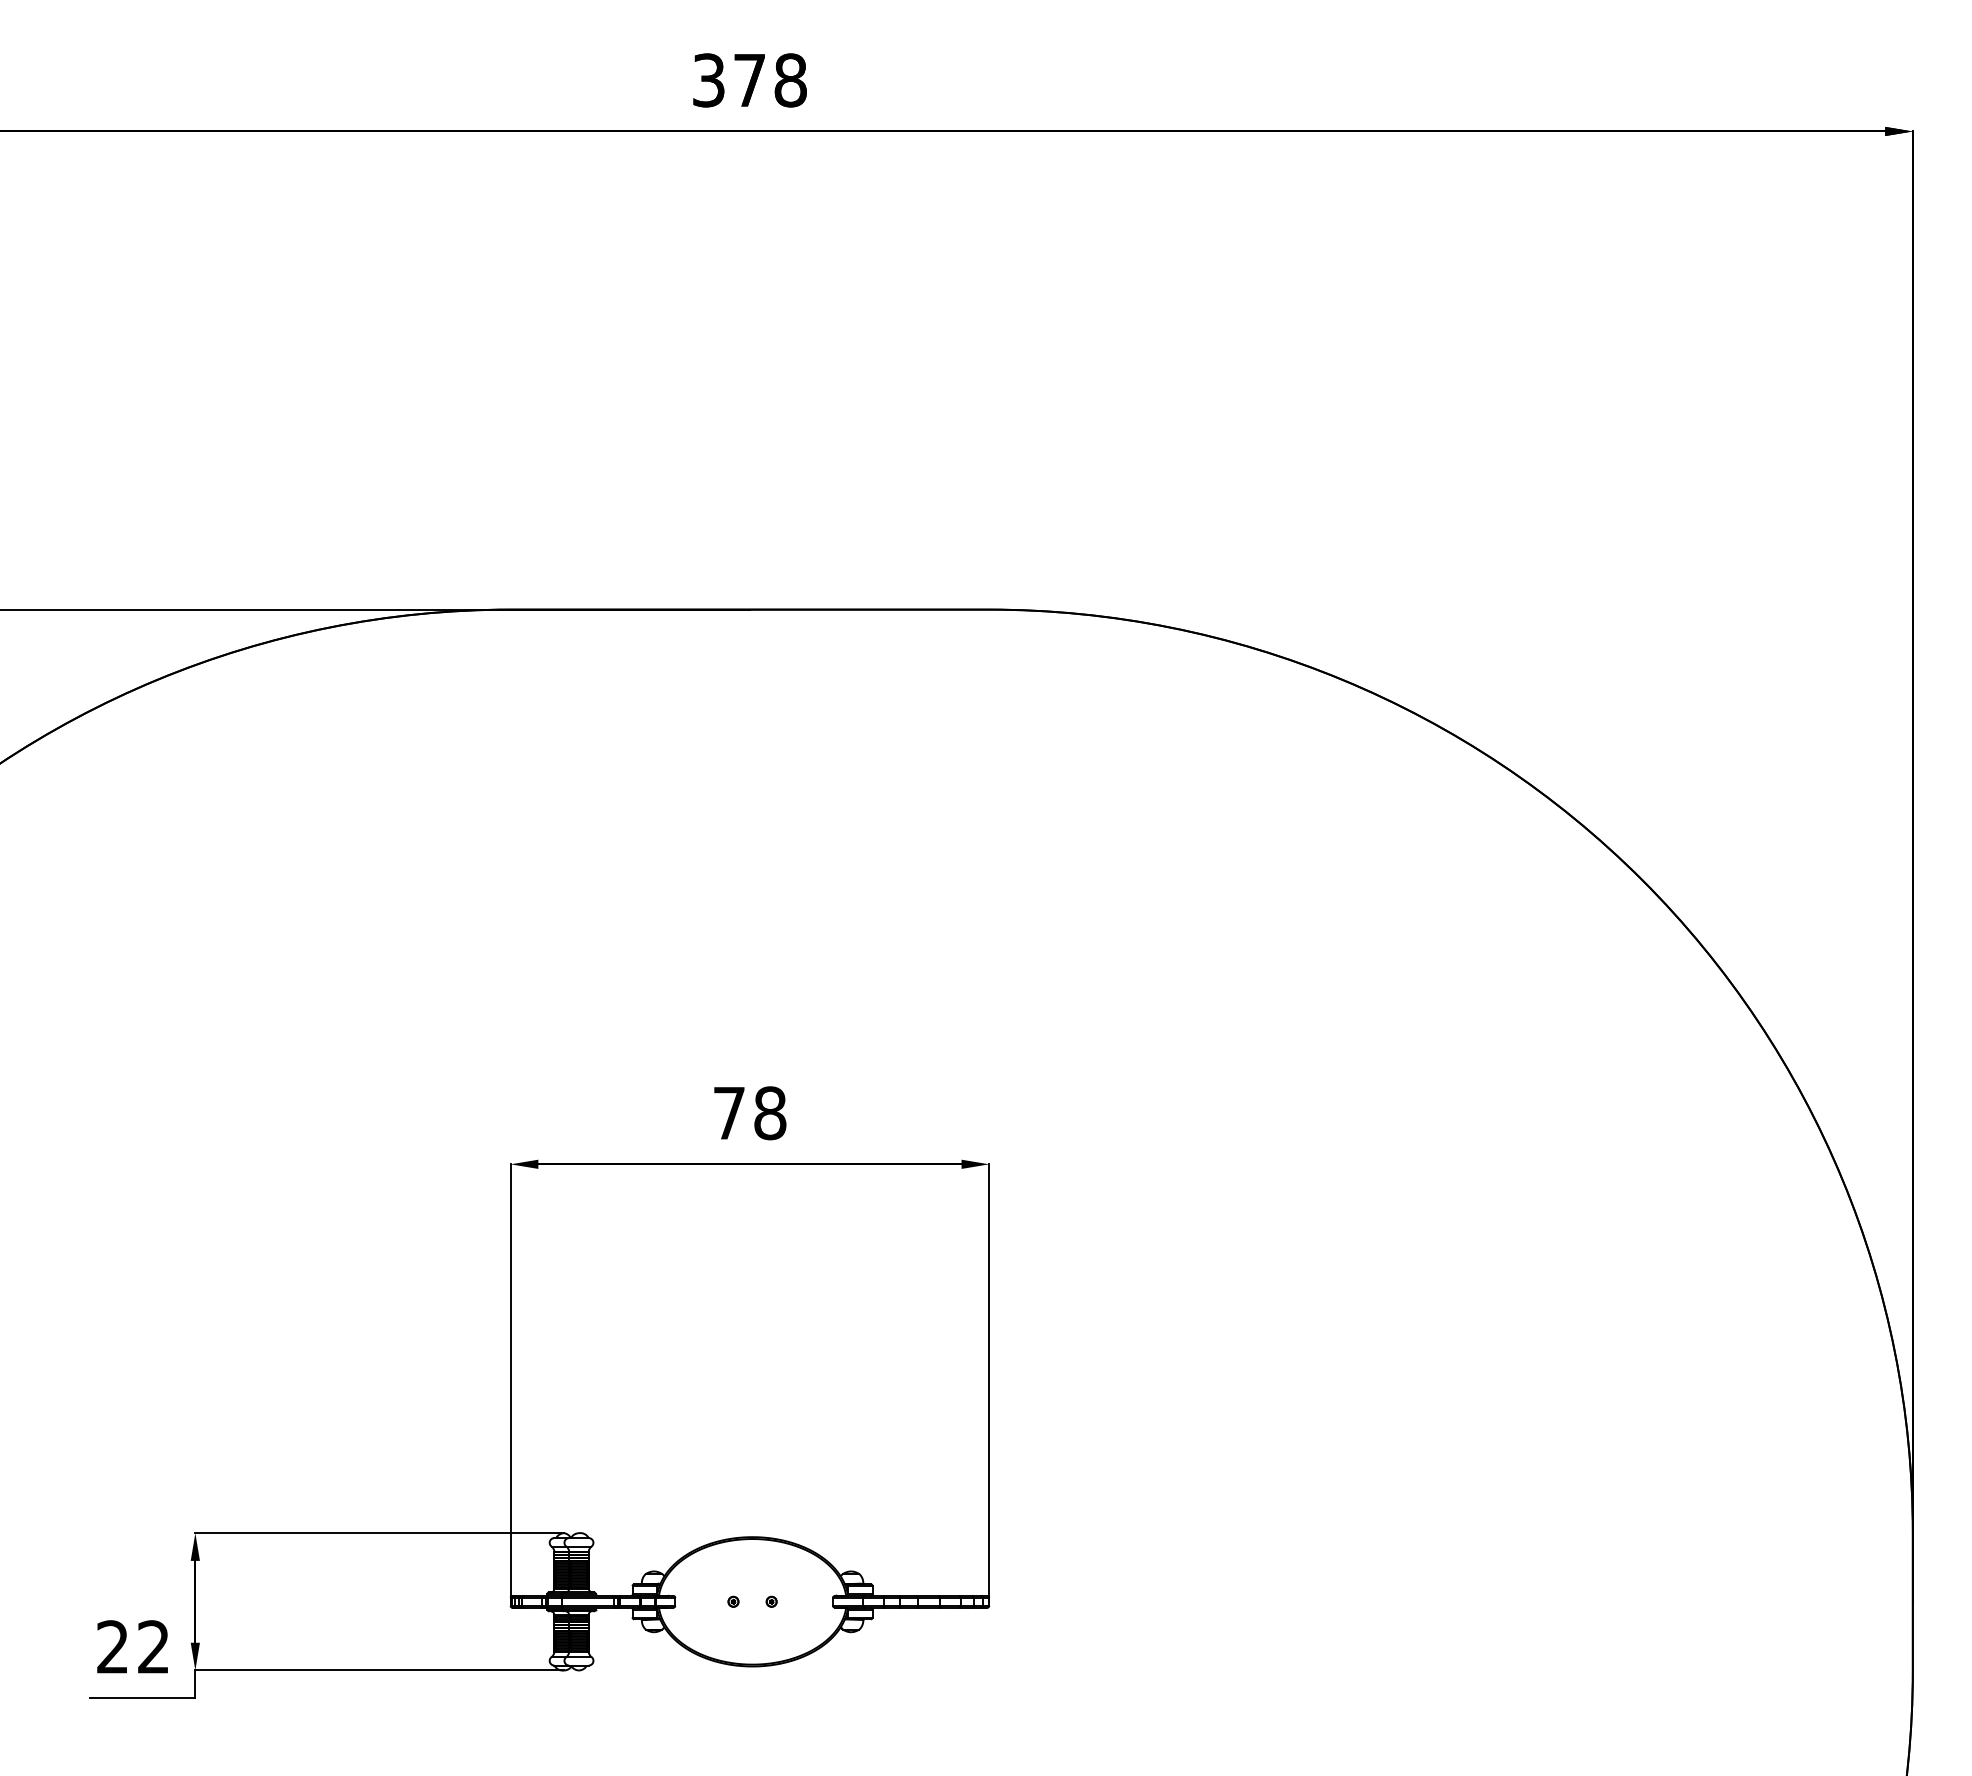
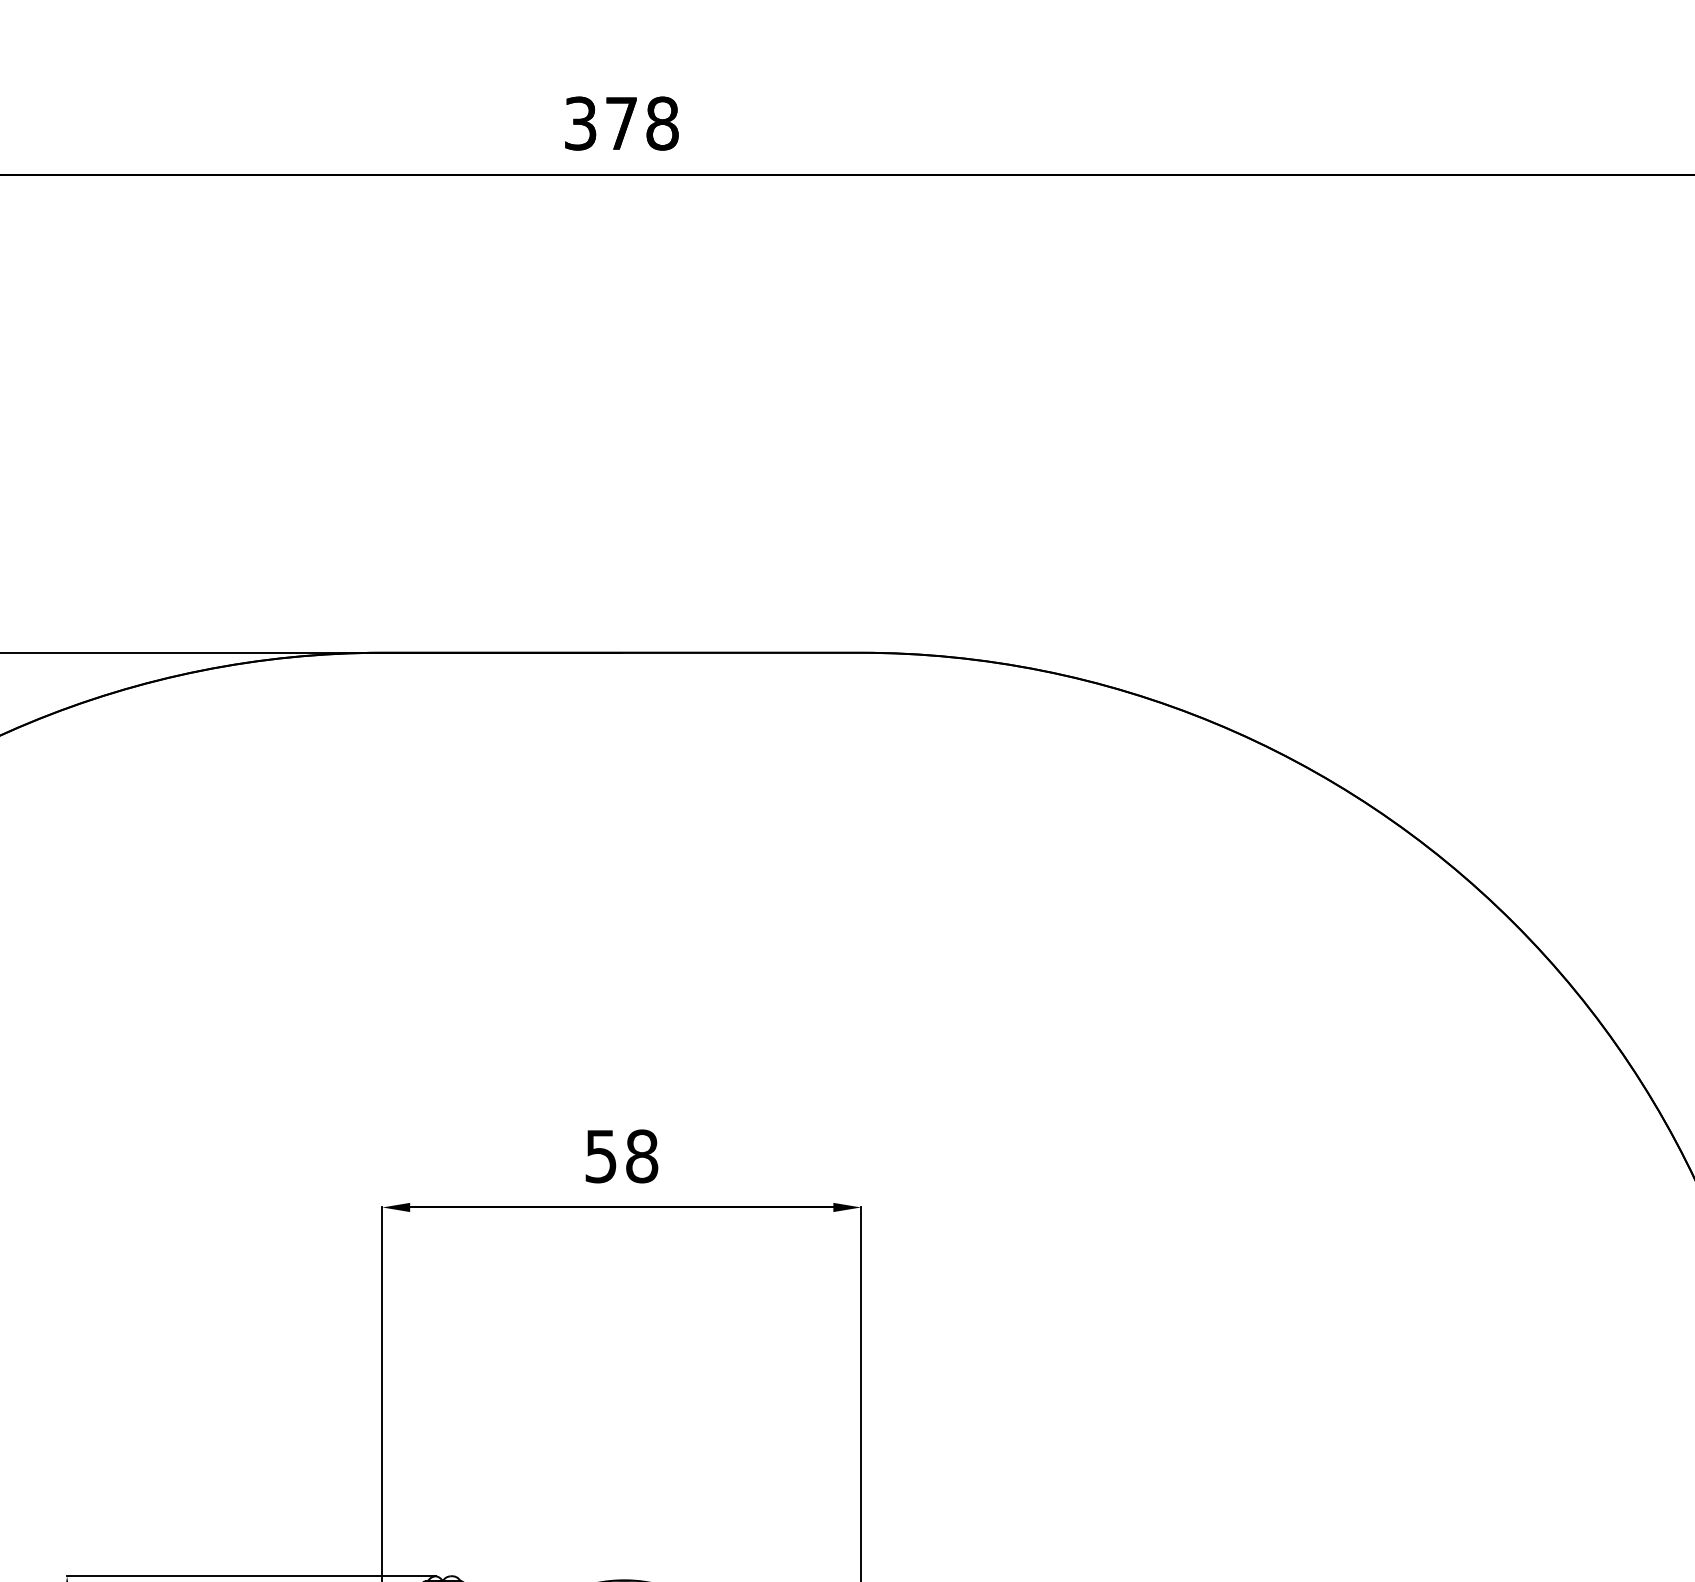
text: (729, 1113) -> (601, 1156), 78 -> 58

